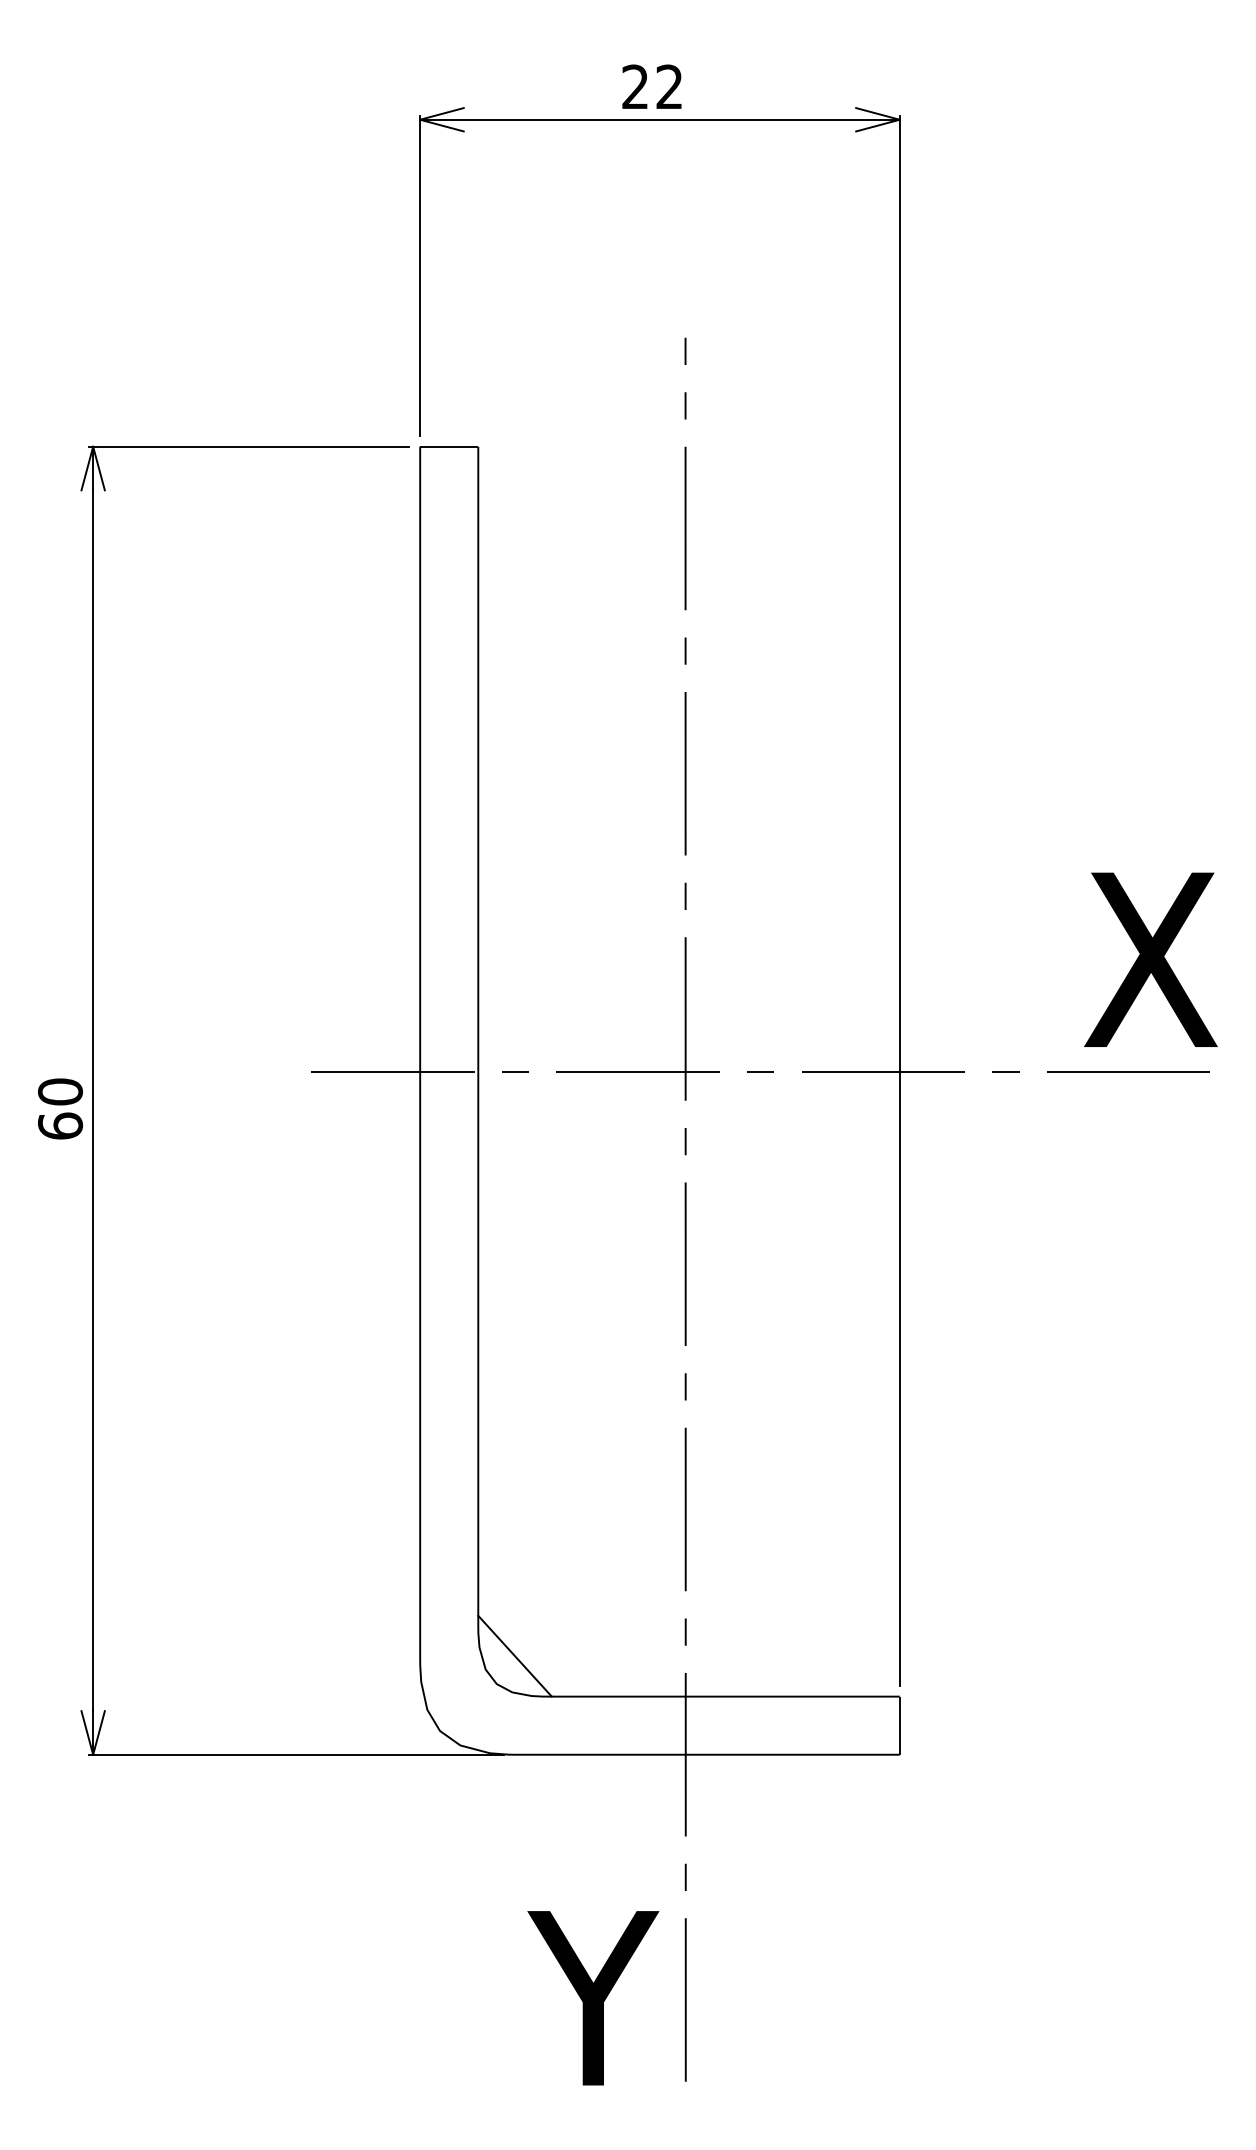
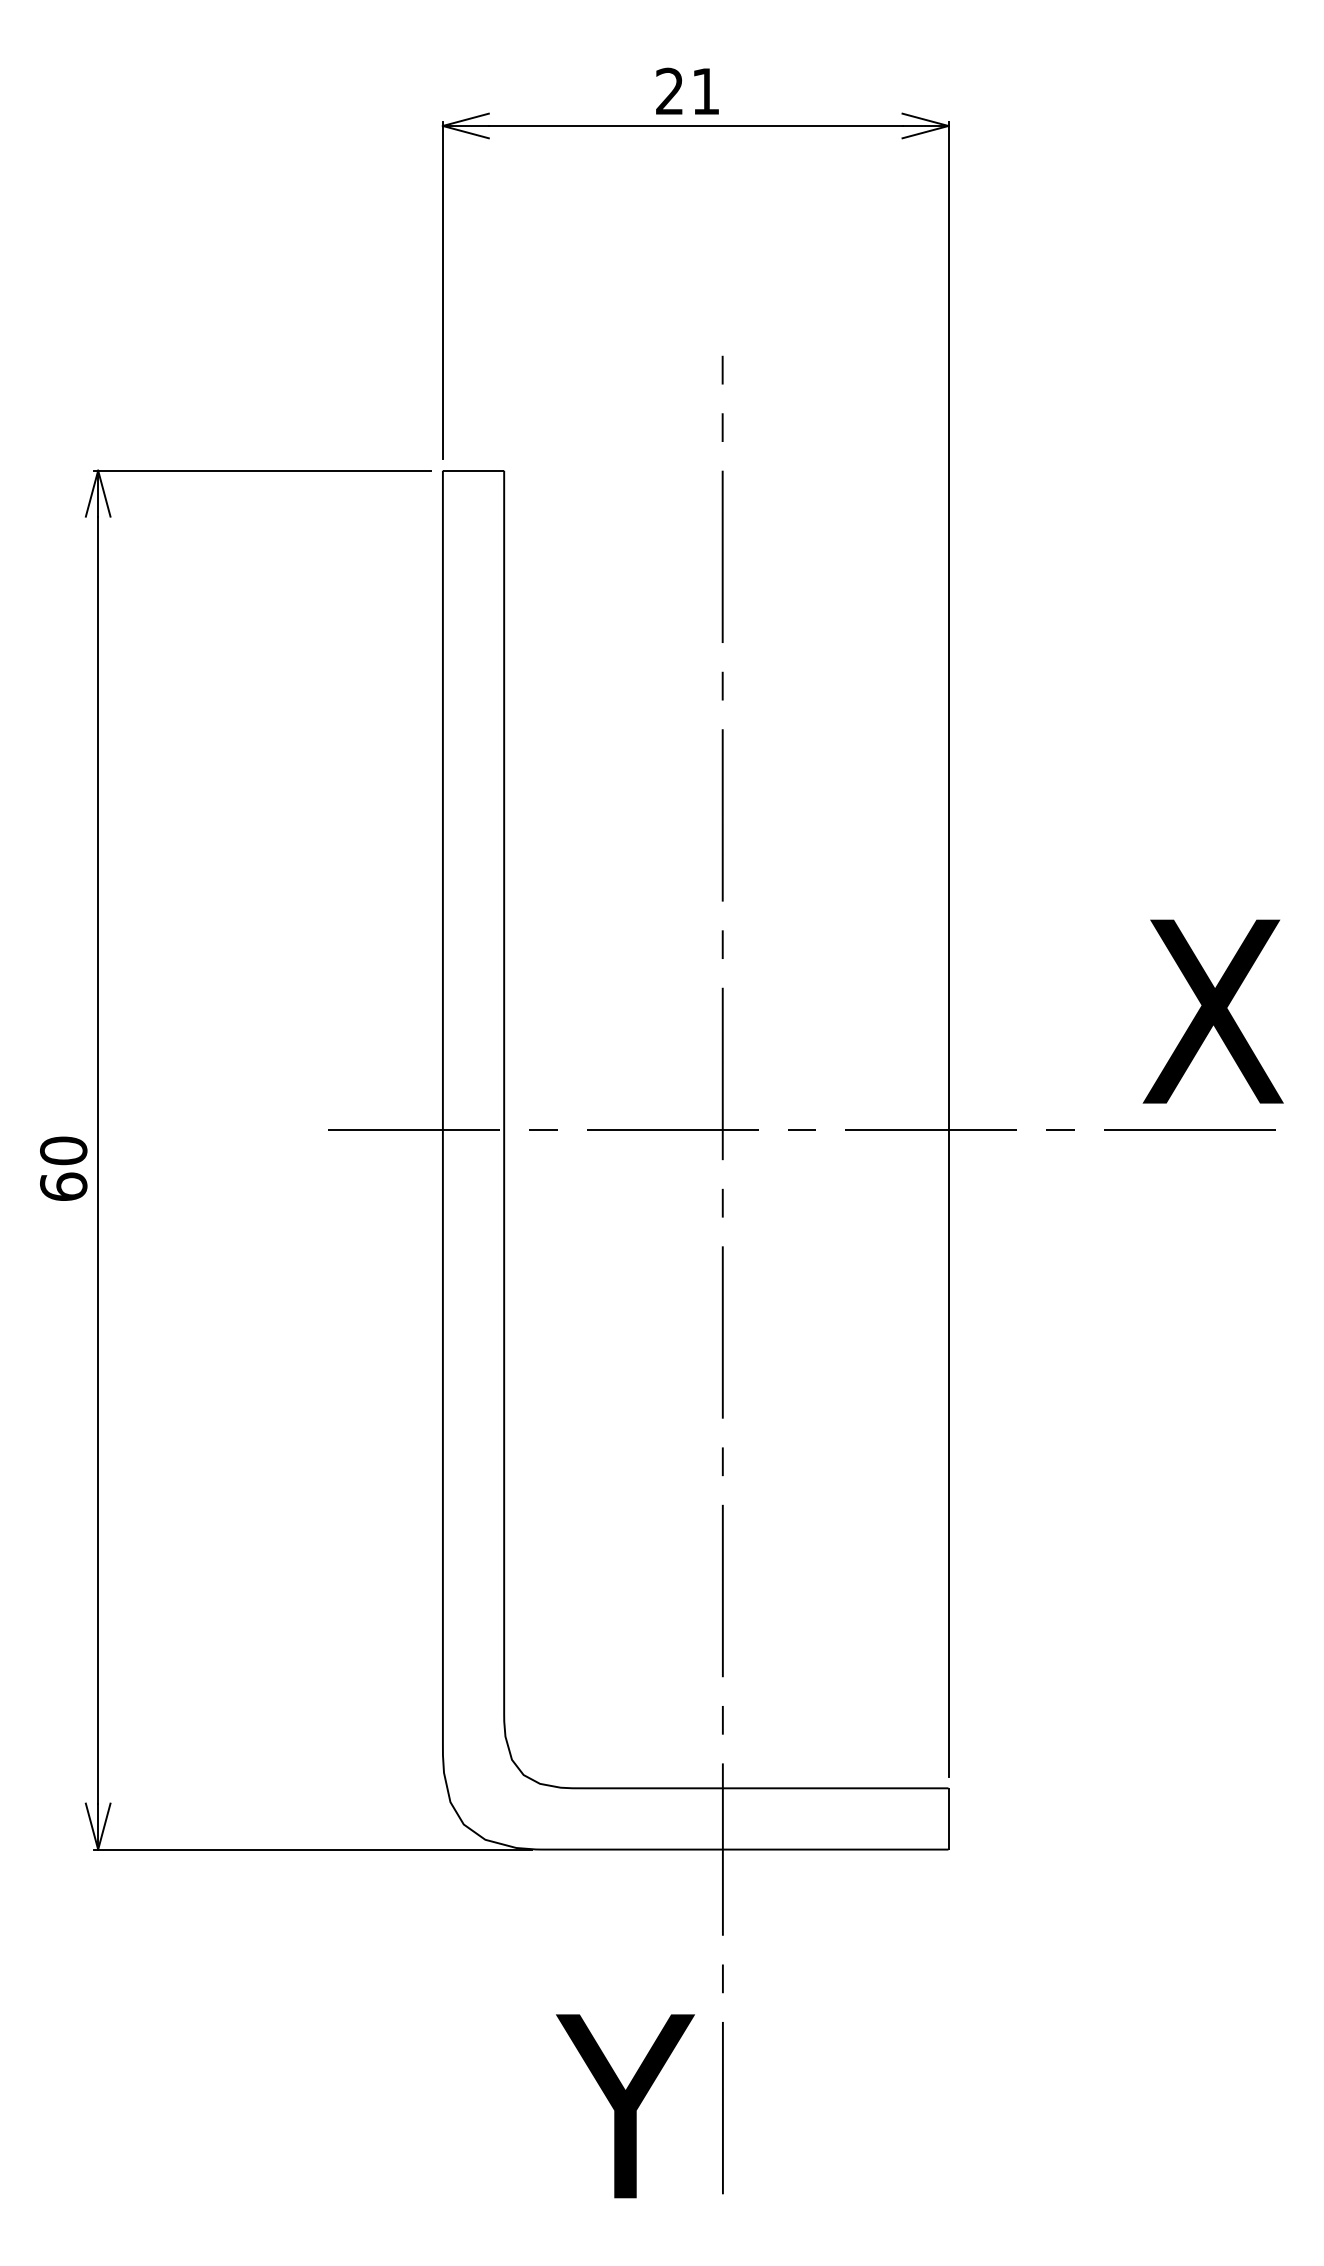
text: (668, 86) -> (704, 90), 22 -> 21
line: (514, 1655) -> (542, 1744), removed

